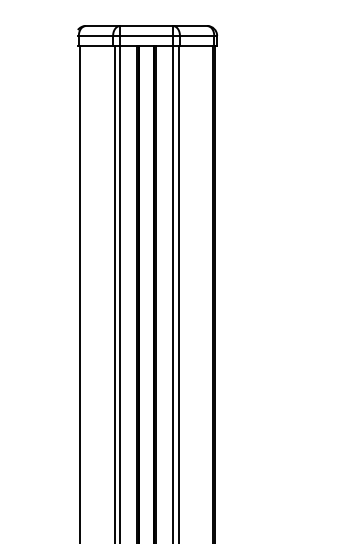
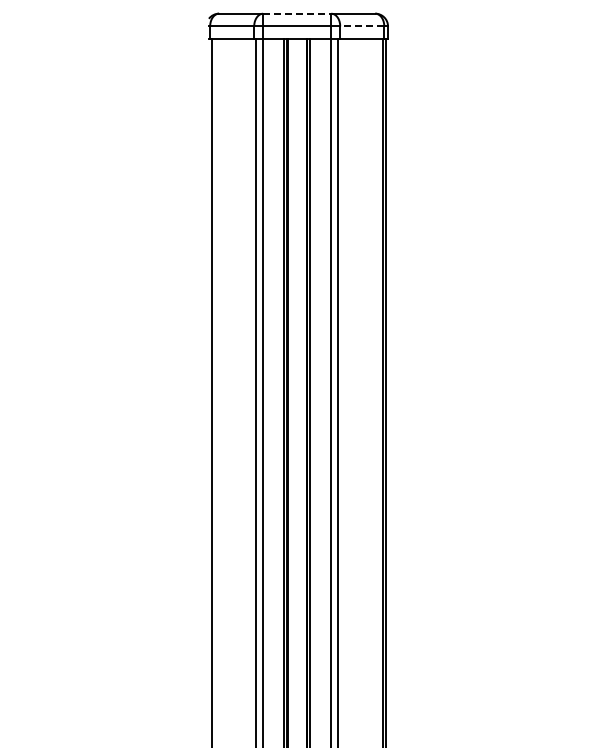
line: (146, 25) -> (297, 13), solid -> dashed
line: (196, 35) -> (361, 26), solid -> dashed

